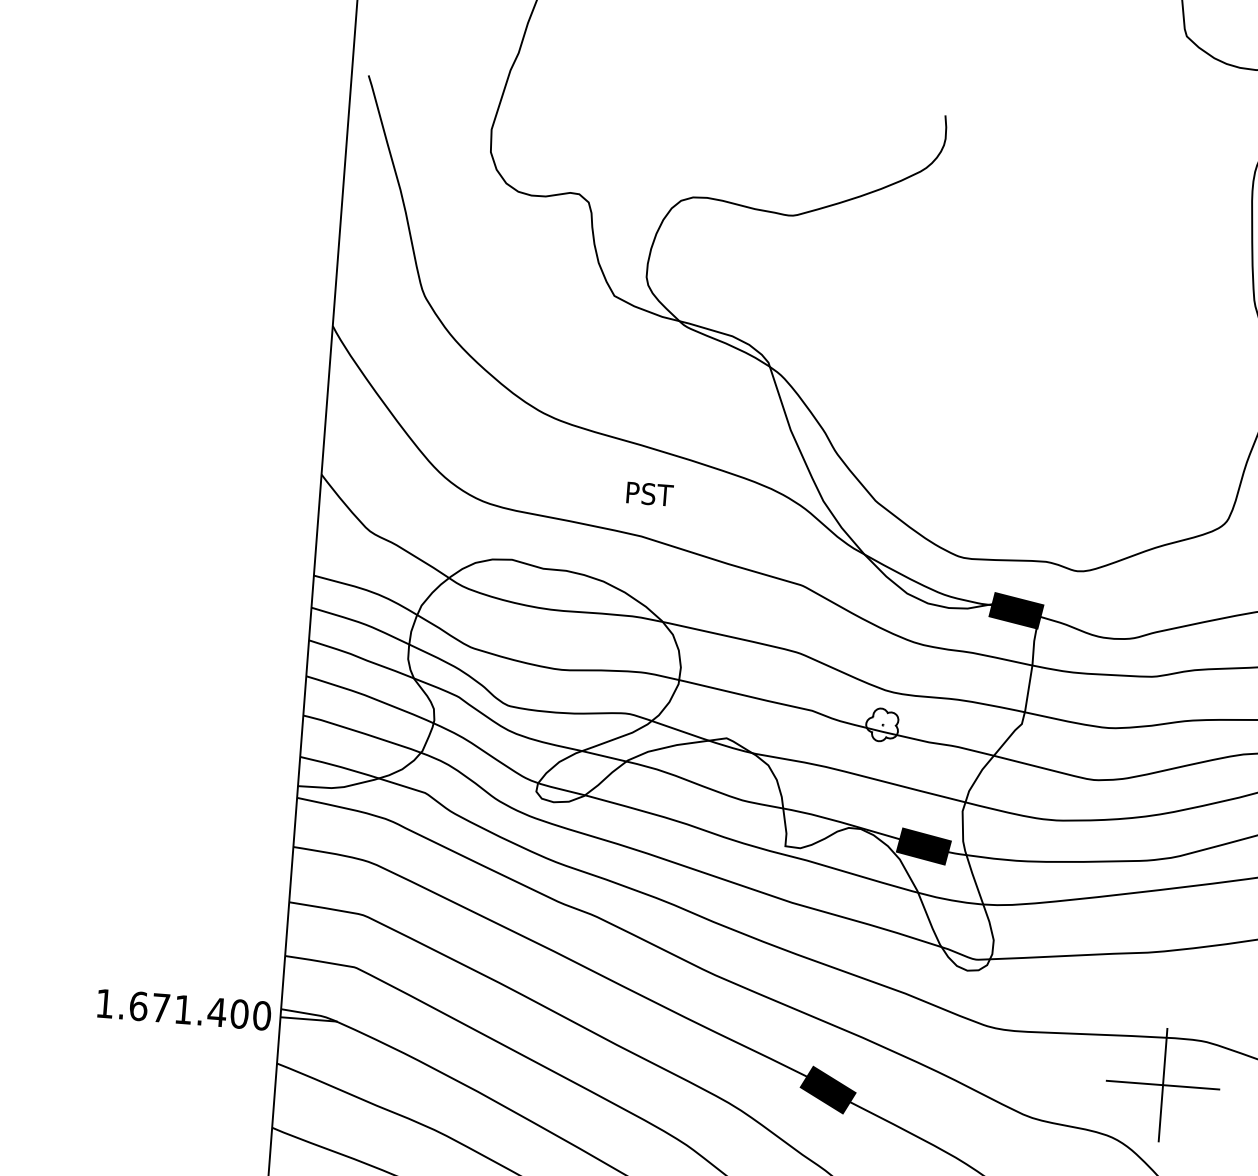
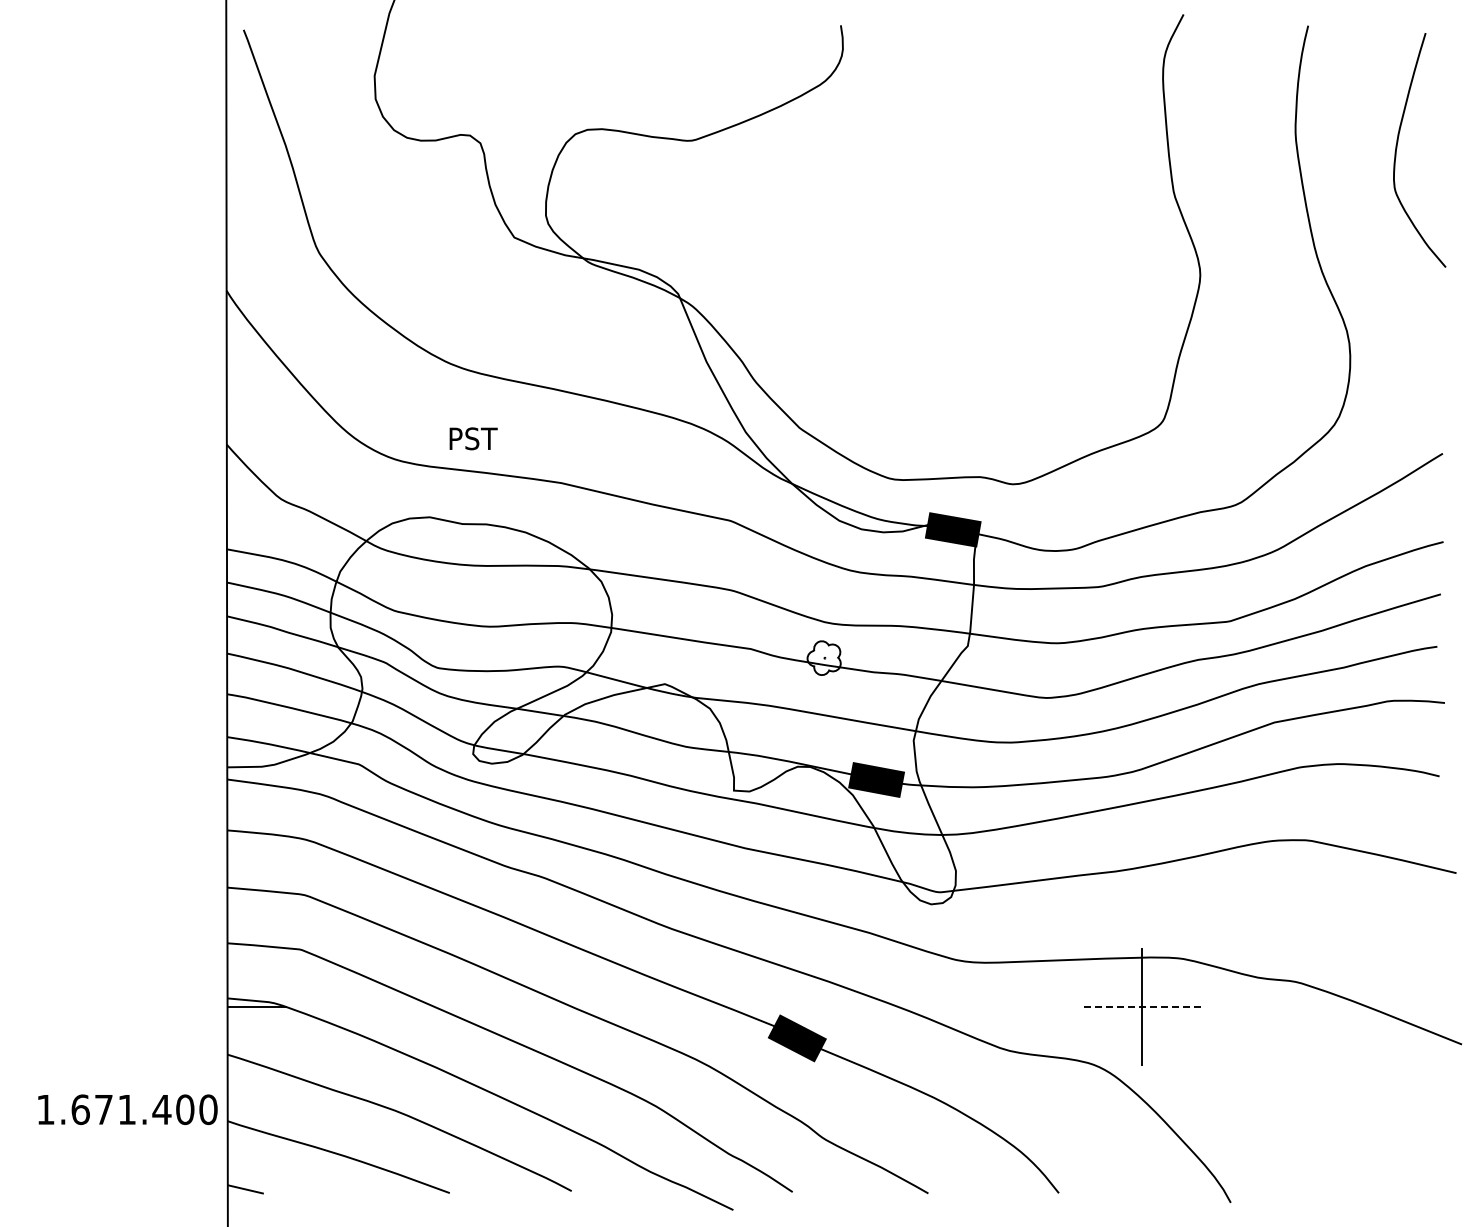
text: (649, 493) -> (473, 438), moved
text: (183, 1009) -> (127, 1109), moved
line: (1162, 1084) -> (1141, 1006), solid -> dashed

